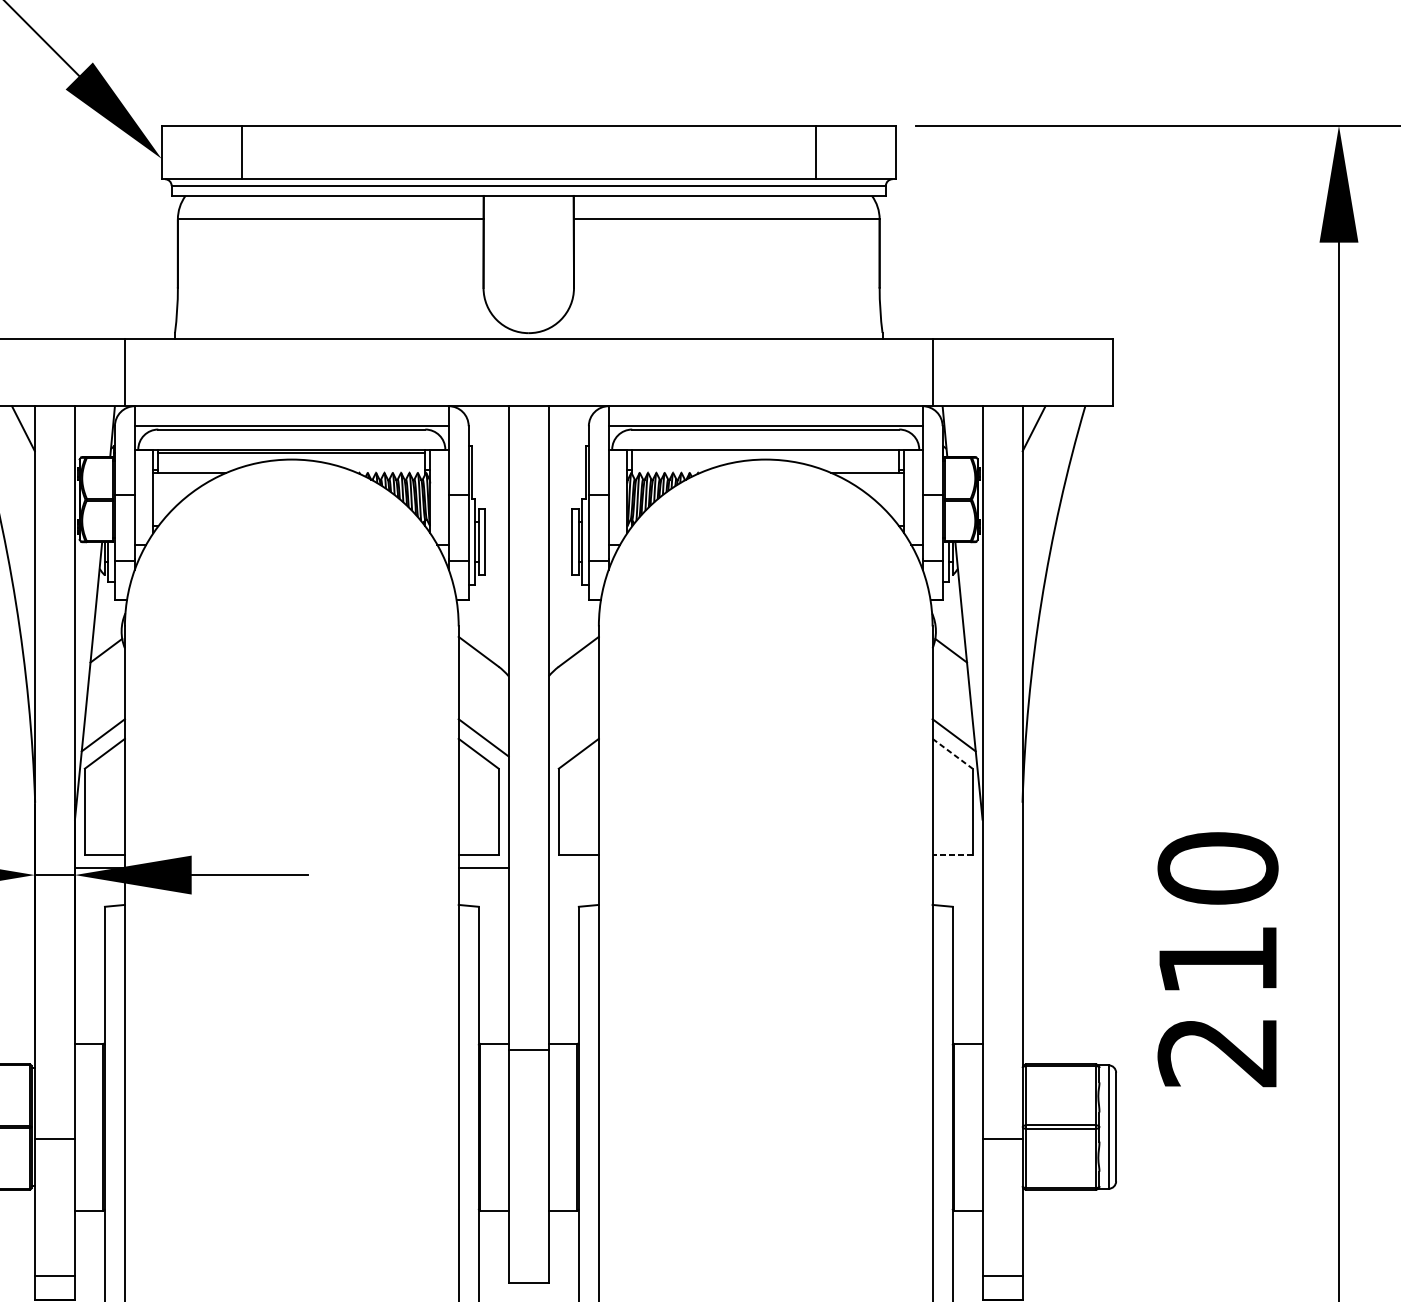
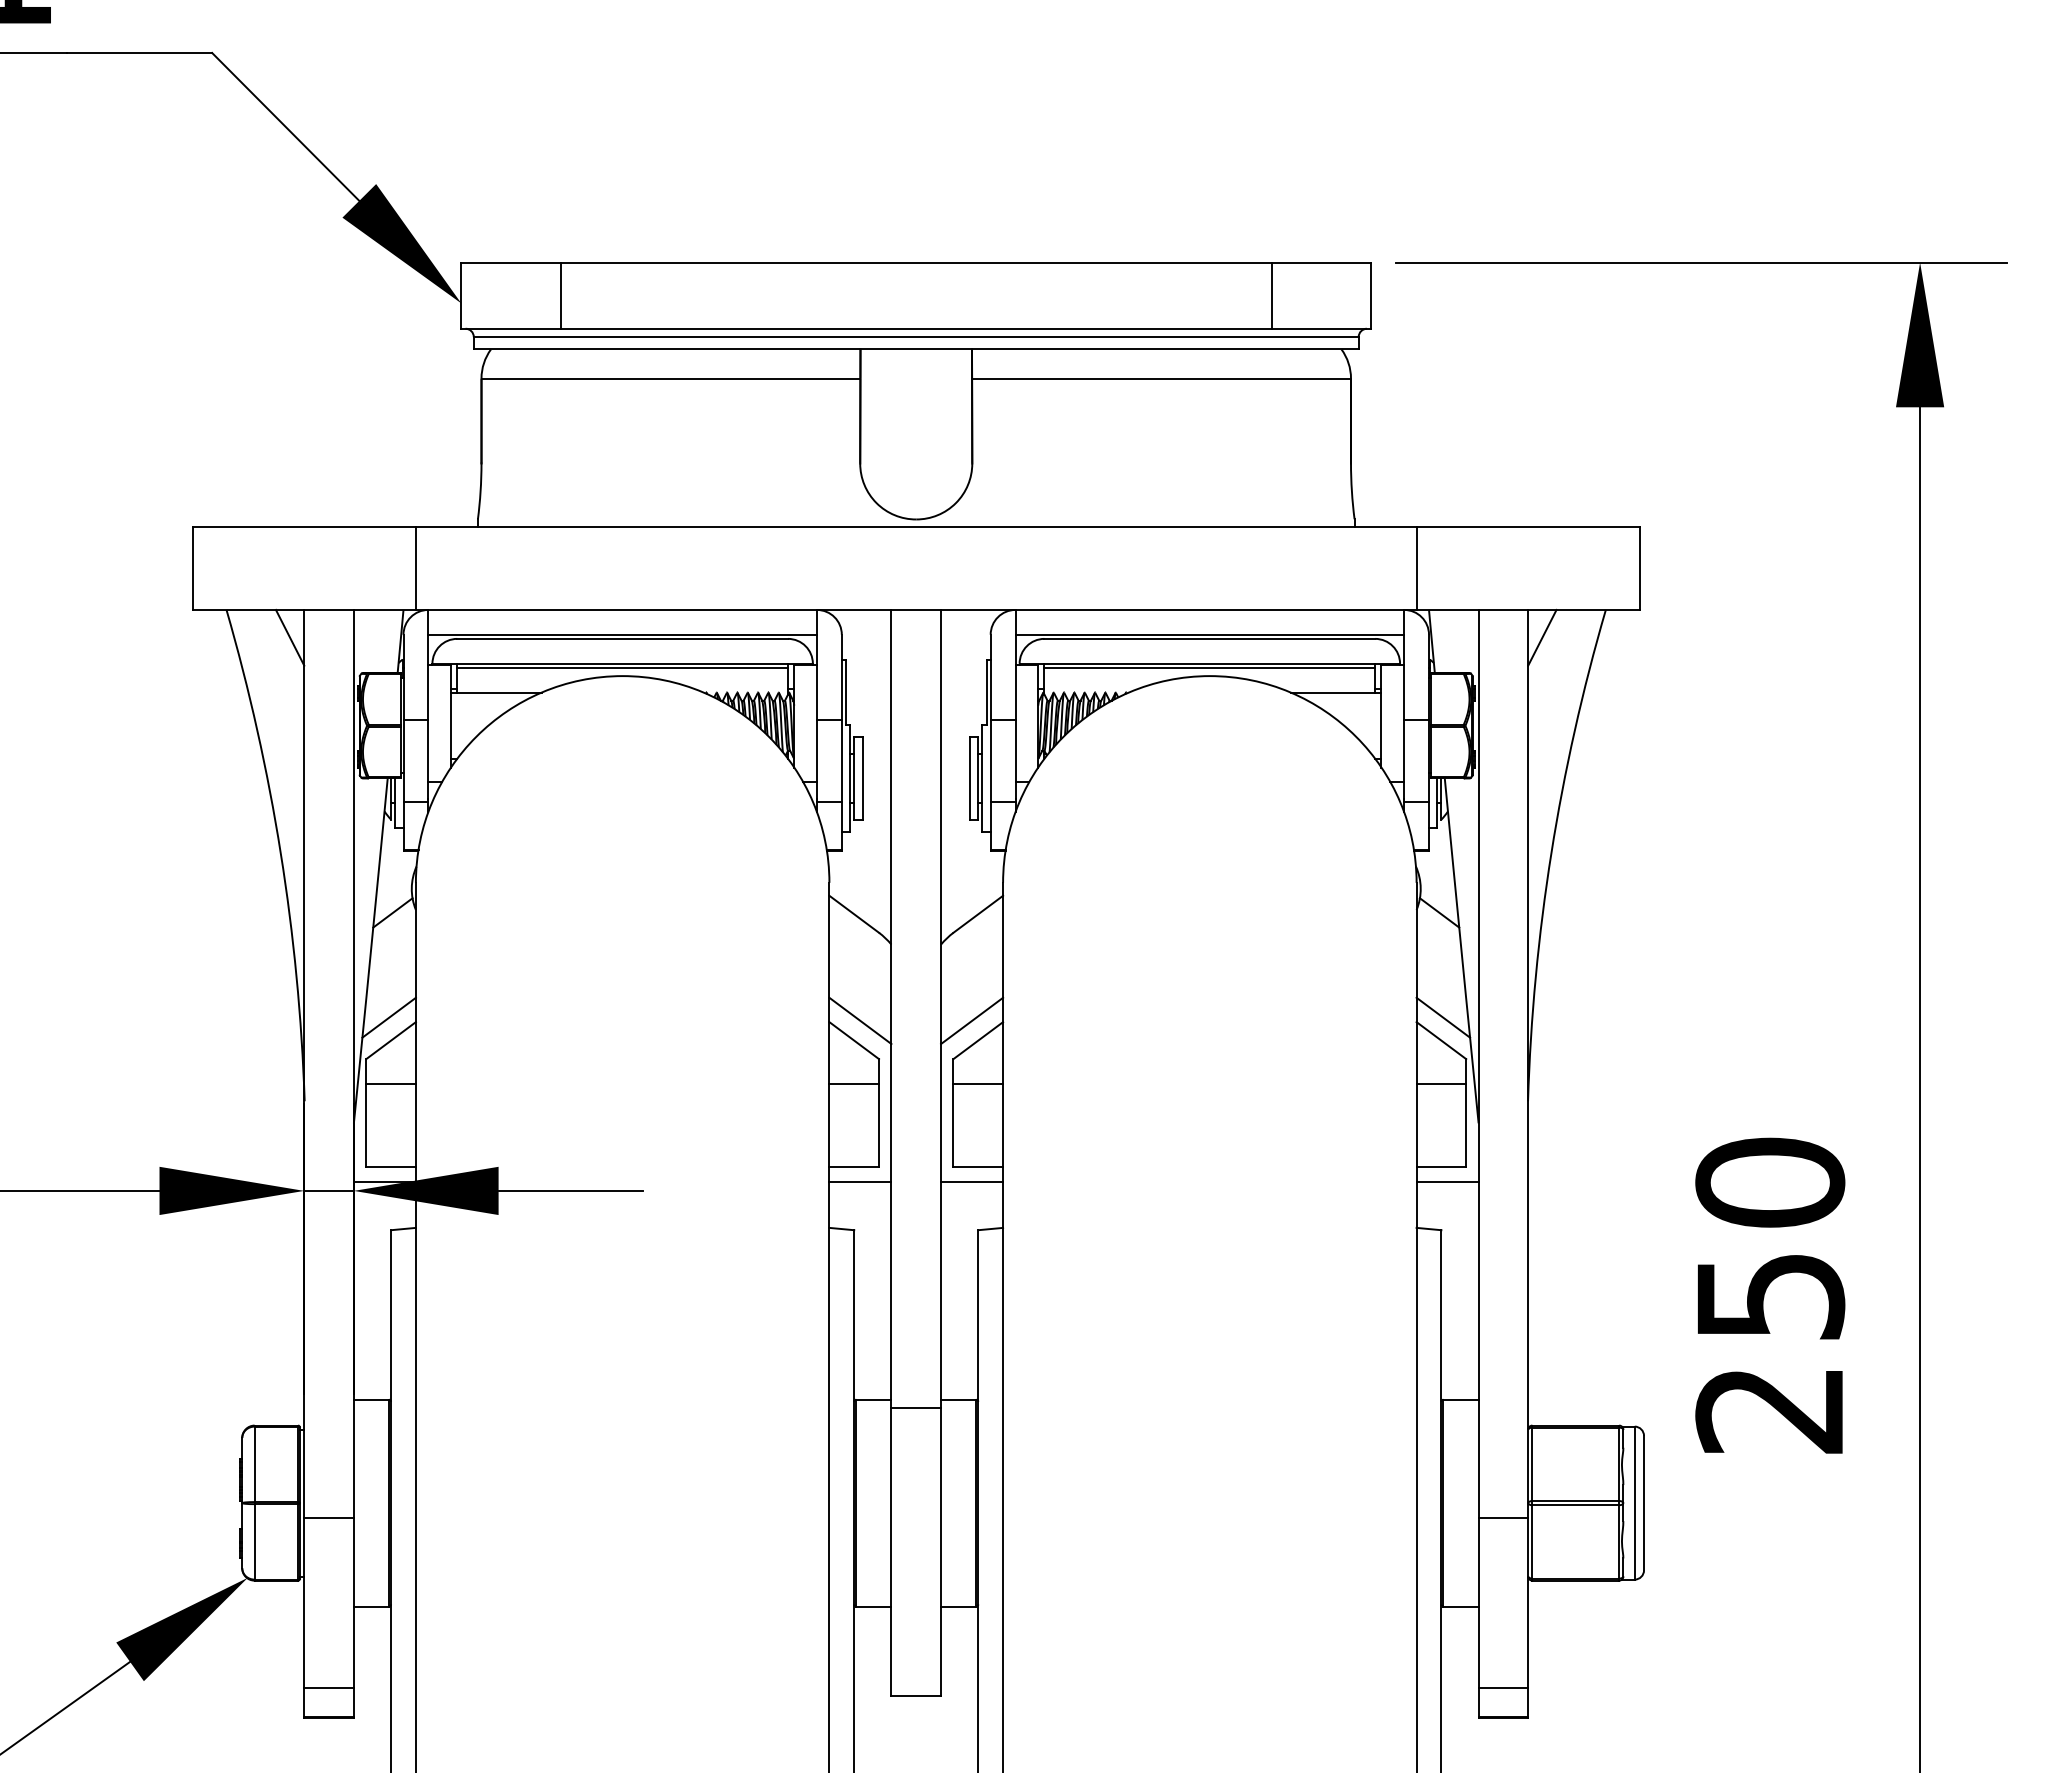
line: (765, 452) -> (1209, 667), added
line: (574, 737) -> (972, 1020), added
line: (952, 753) -> (1441, 1040), dashed -> solid
line: (104, 788) -> (390, 1083), added
line: (478, 788) -> (854, 1083), added
line: (579, 788) -> (978, 1083), added
line: (952, 788) -> (1441, 1083), added
line: (952, 855) -> (1441, 1166), dashed -> solid
line: (574, 868) -> (972, 1182), added
line: (957, 868) -> (1447, 1182), added
text: (1219, 961) -> (1771, 1297), 210 -> 250

